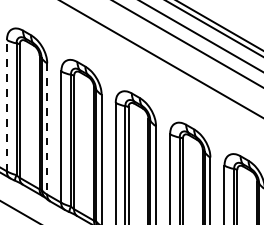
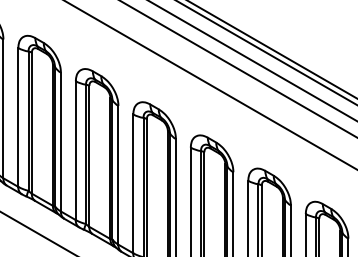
line: (6, 105) -> (75, 150), dashed -> solid
line: (47, 129) -> (118, 175), dashed -> solid

